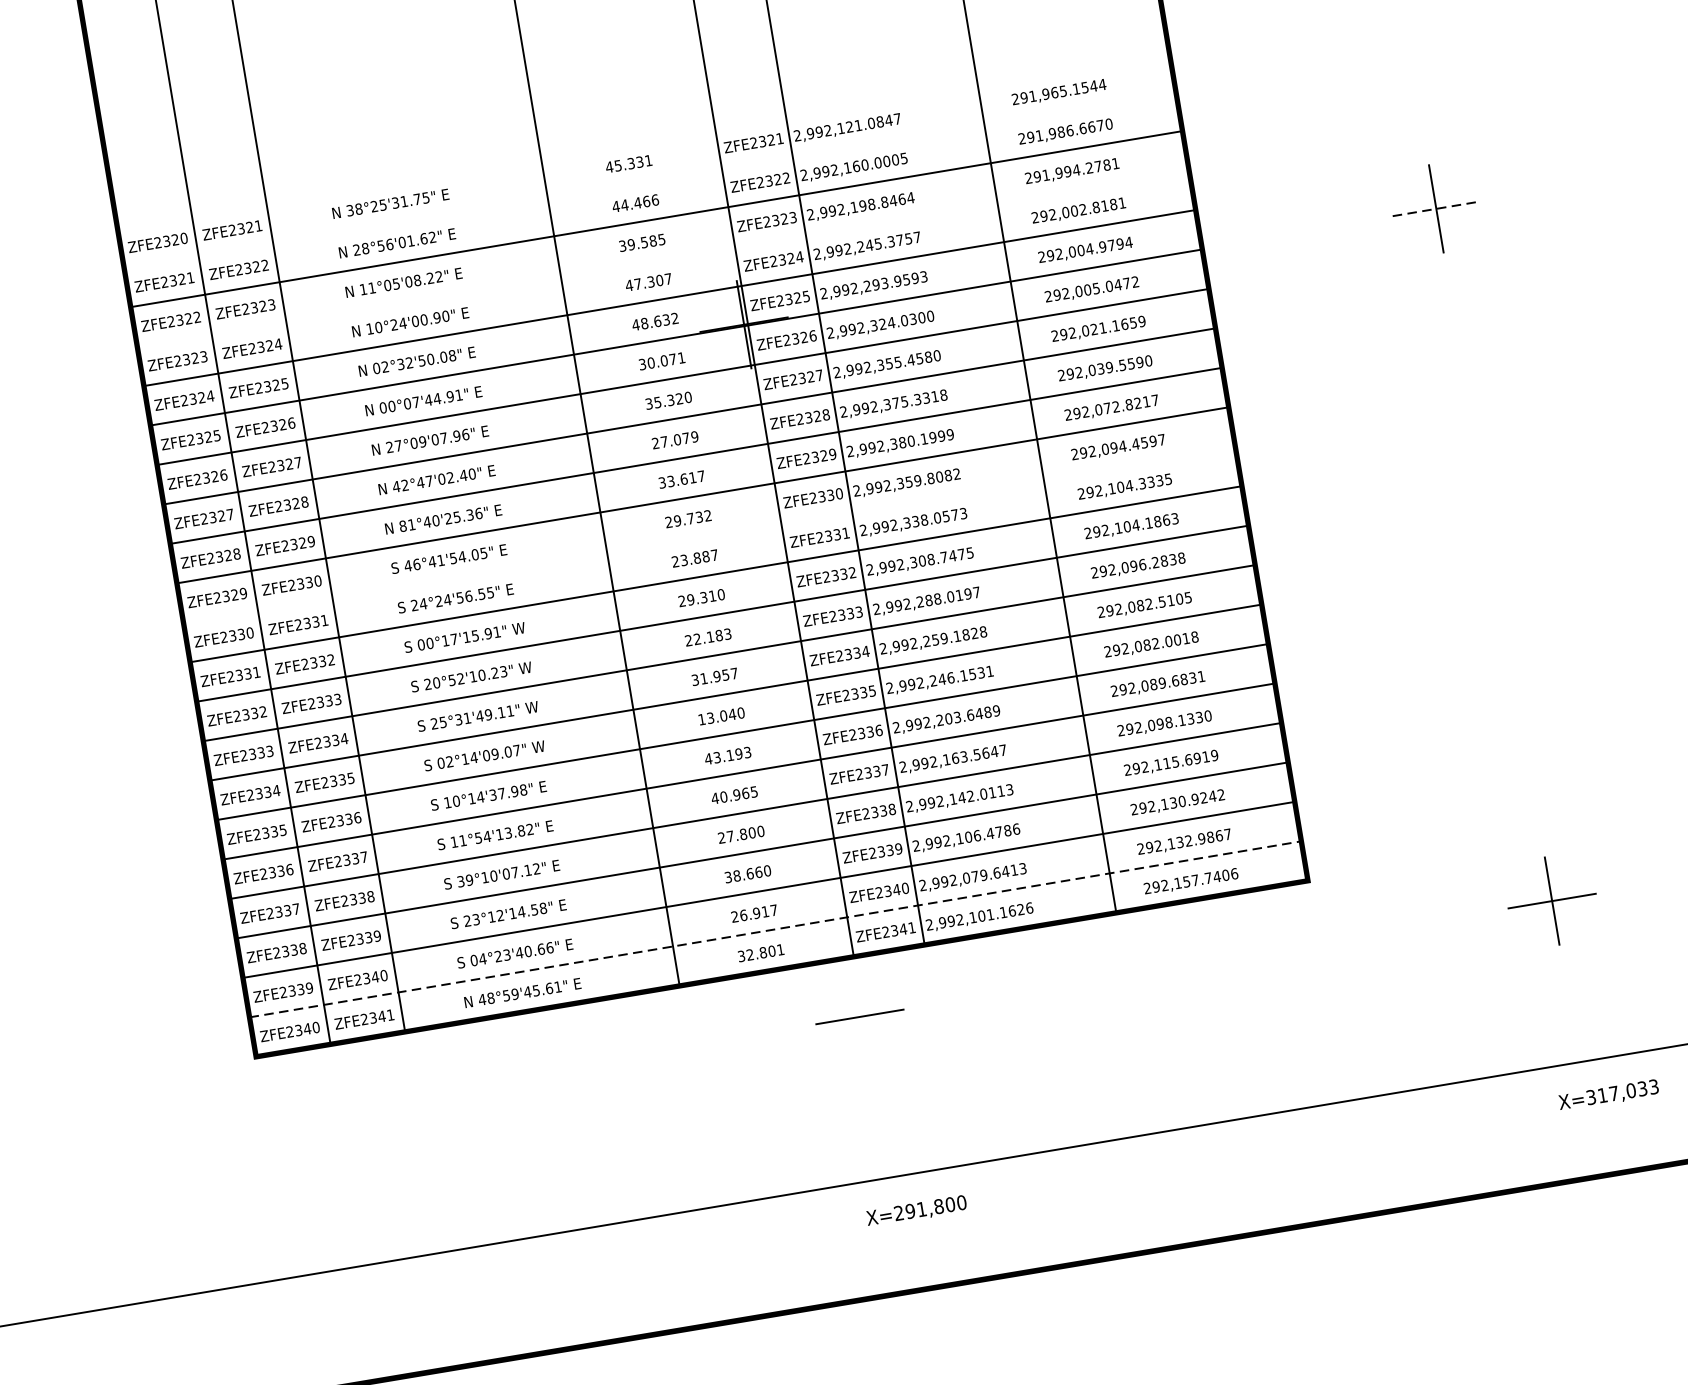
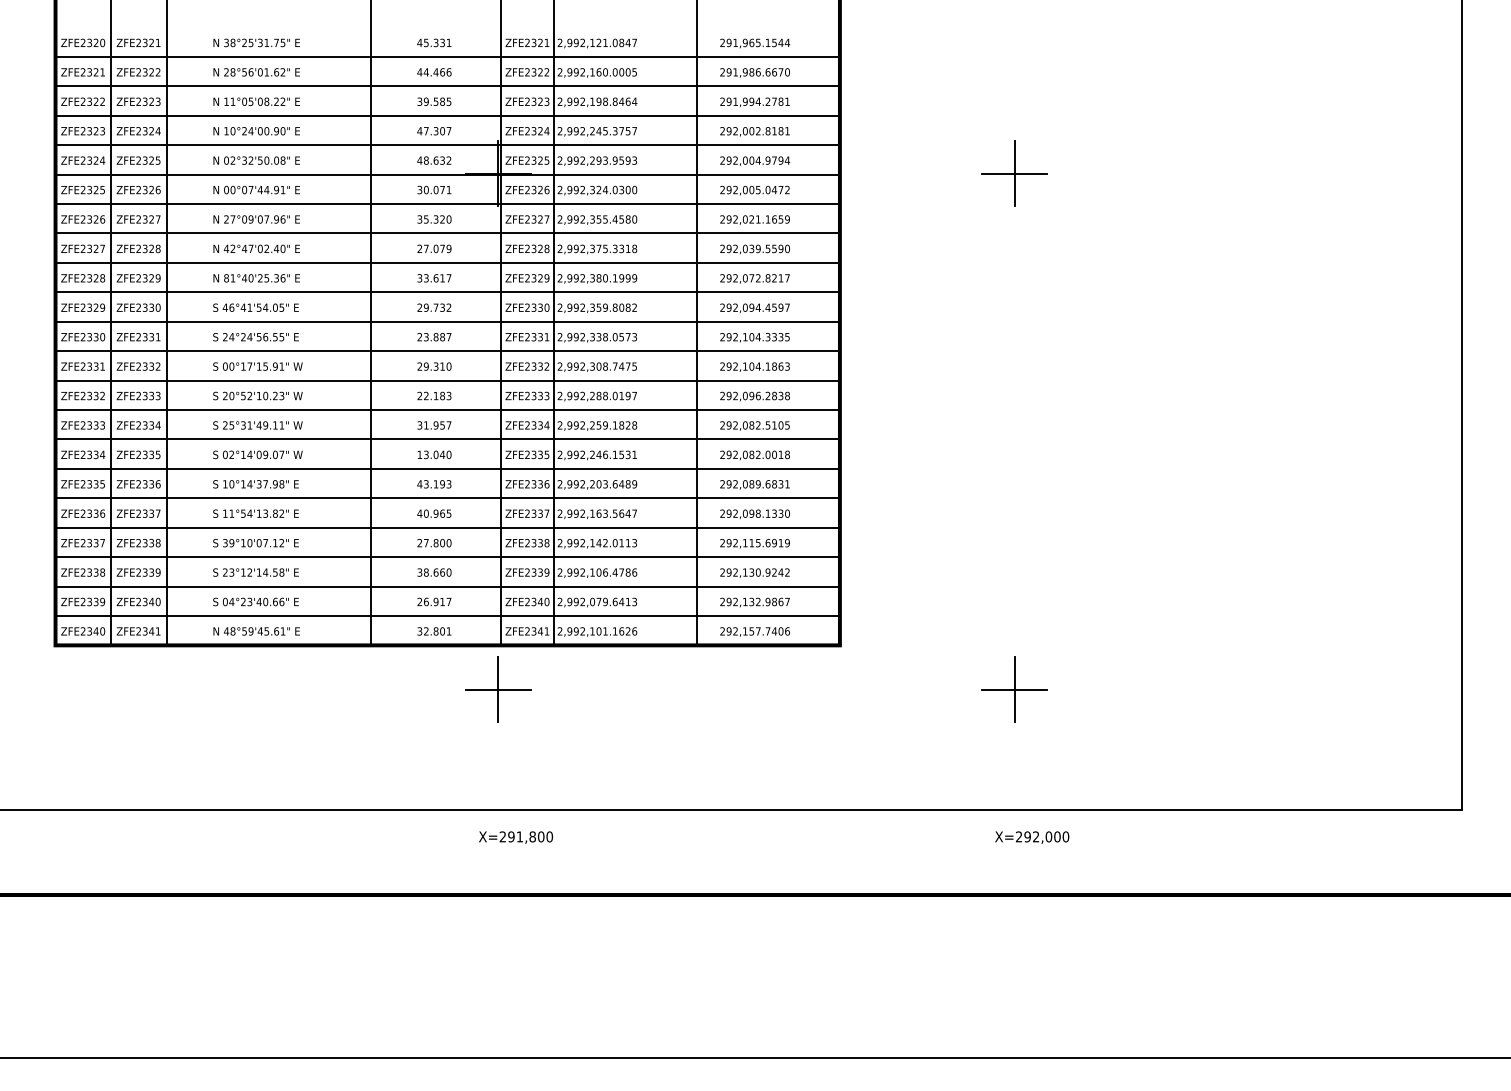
line: (649, 179) -> (447, 56), added
line: (1436, 208) -> (1014, 173), dashed -> solid
line: (662, 258) -> (447, 115), added
line: (709, 534) -> (447, 321), added
line: (776, 928) -> (448, 615), dashed -> solid
line: (860, 1016) -> (498, 689), added
text: (1622, 1091) -> (1042, 836), X=317,033 -> X=292,000

